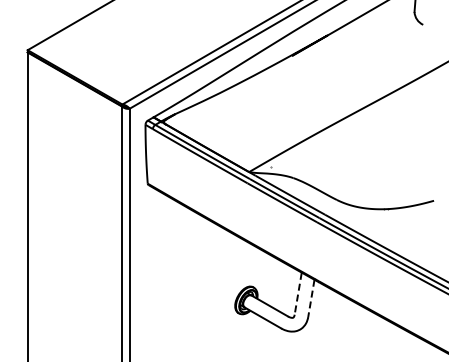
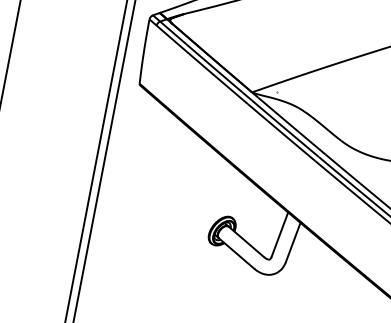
line: (298, 294) -> (280, 235), dashed -> solid
line: (311, 298) -> (293, 242), dashed -> solid

